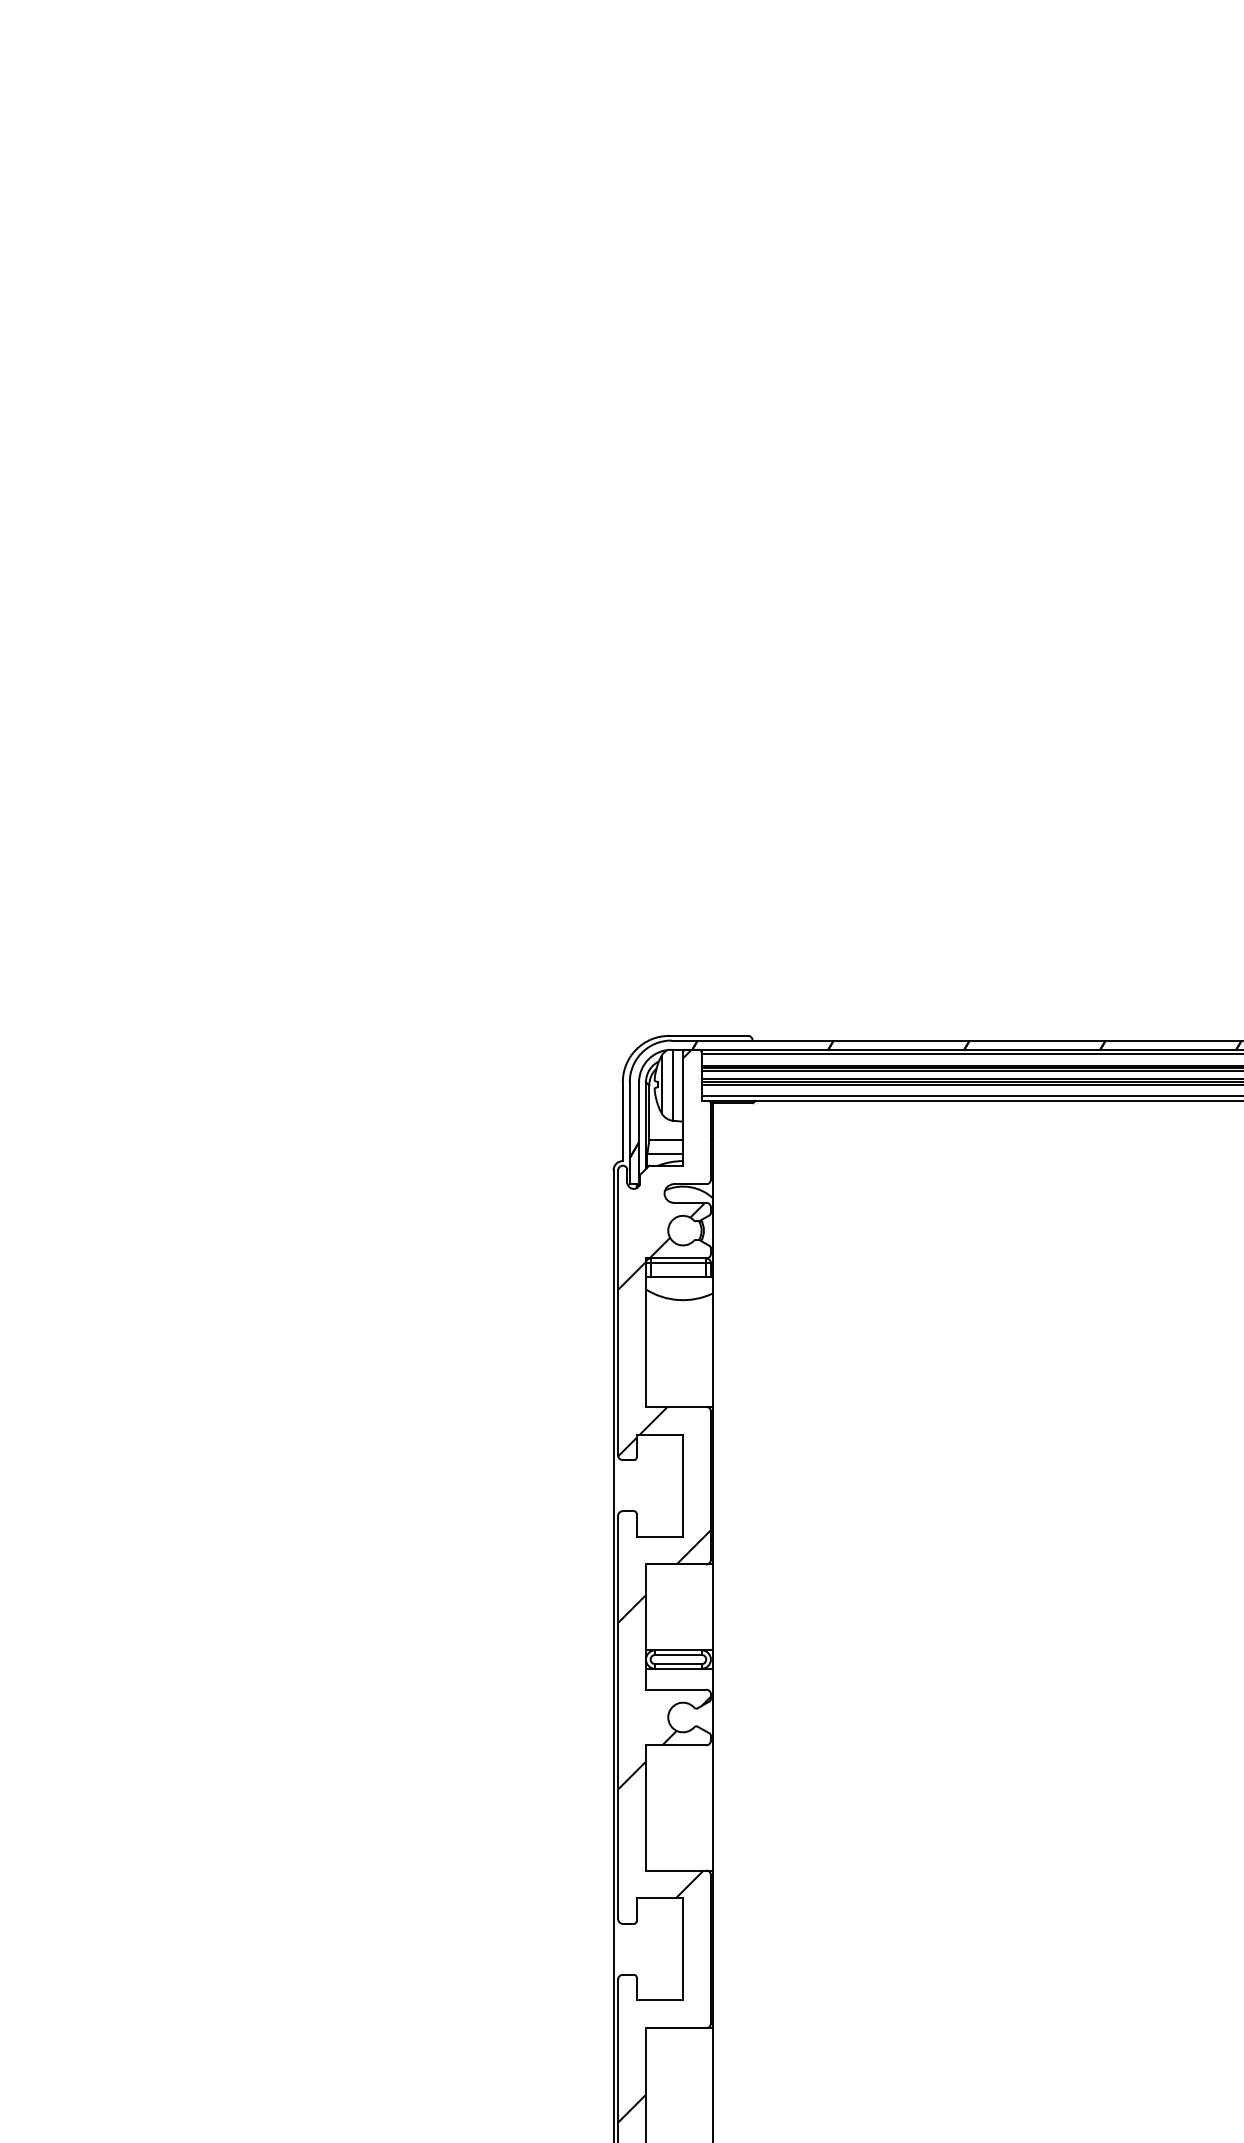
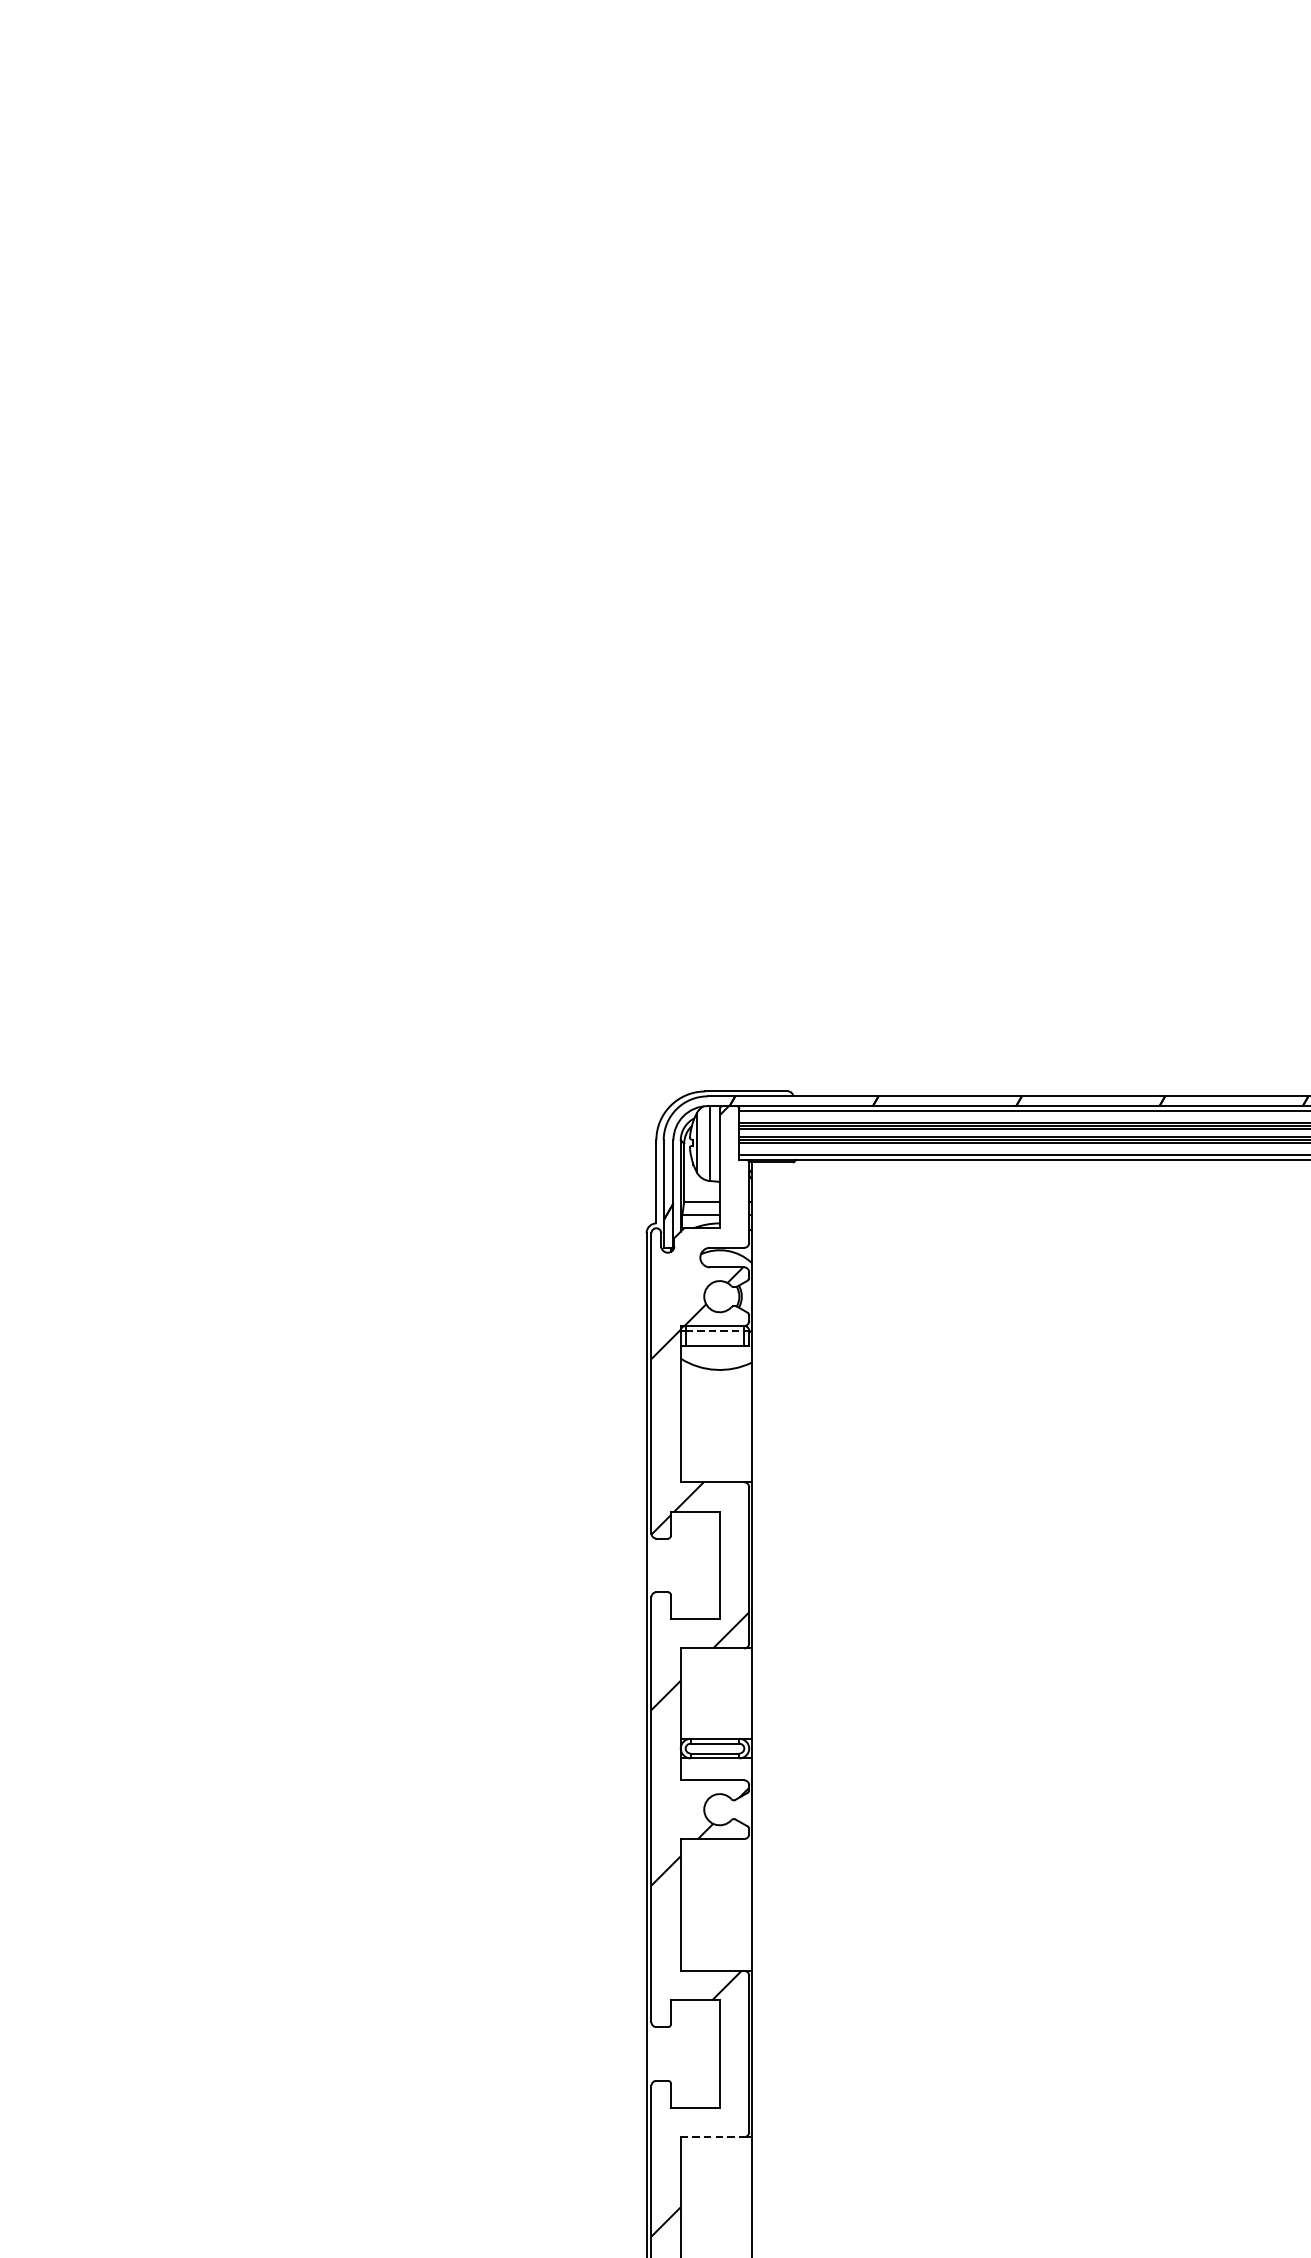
line: (678, 1263) -> (715, 1331), solid -> dashed
line: (676, 2028) -> (712, 2137), solid -> dashed

